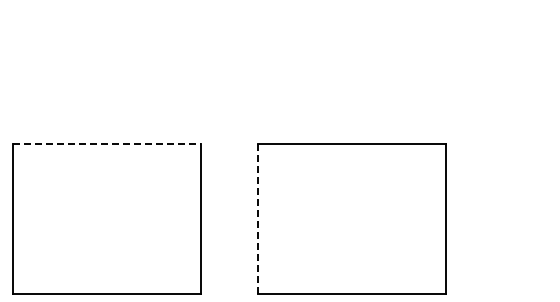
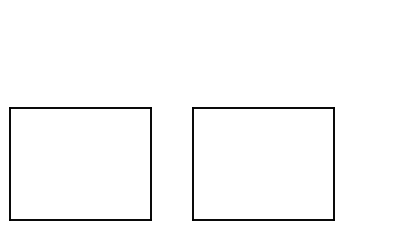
line: (107, 143) -> (80, 107), dashed -> solid
line: (257, 218) -> (192, 163), dashed -> solid

